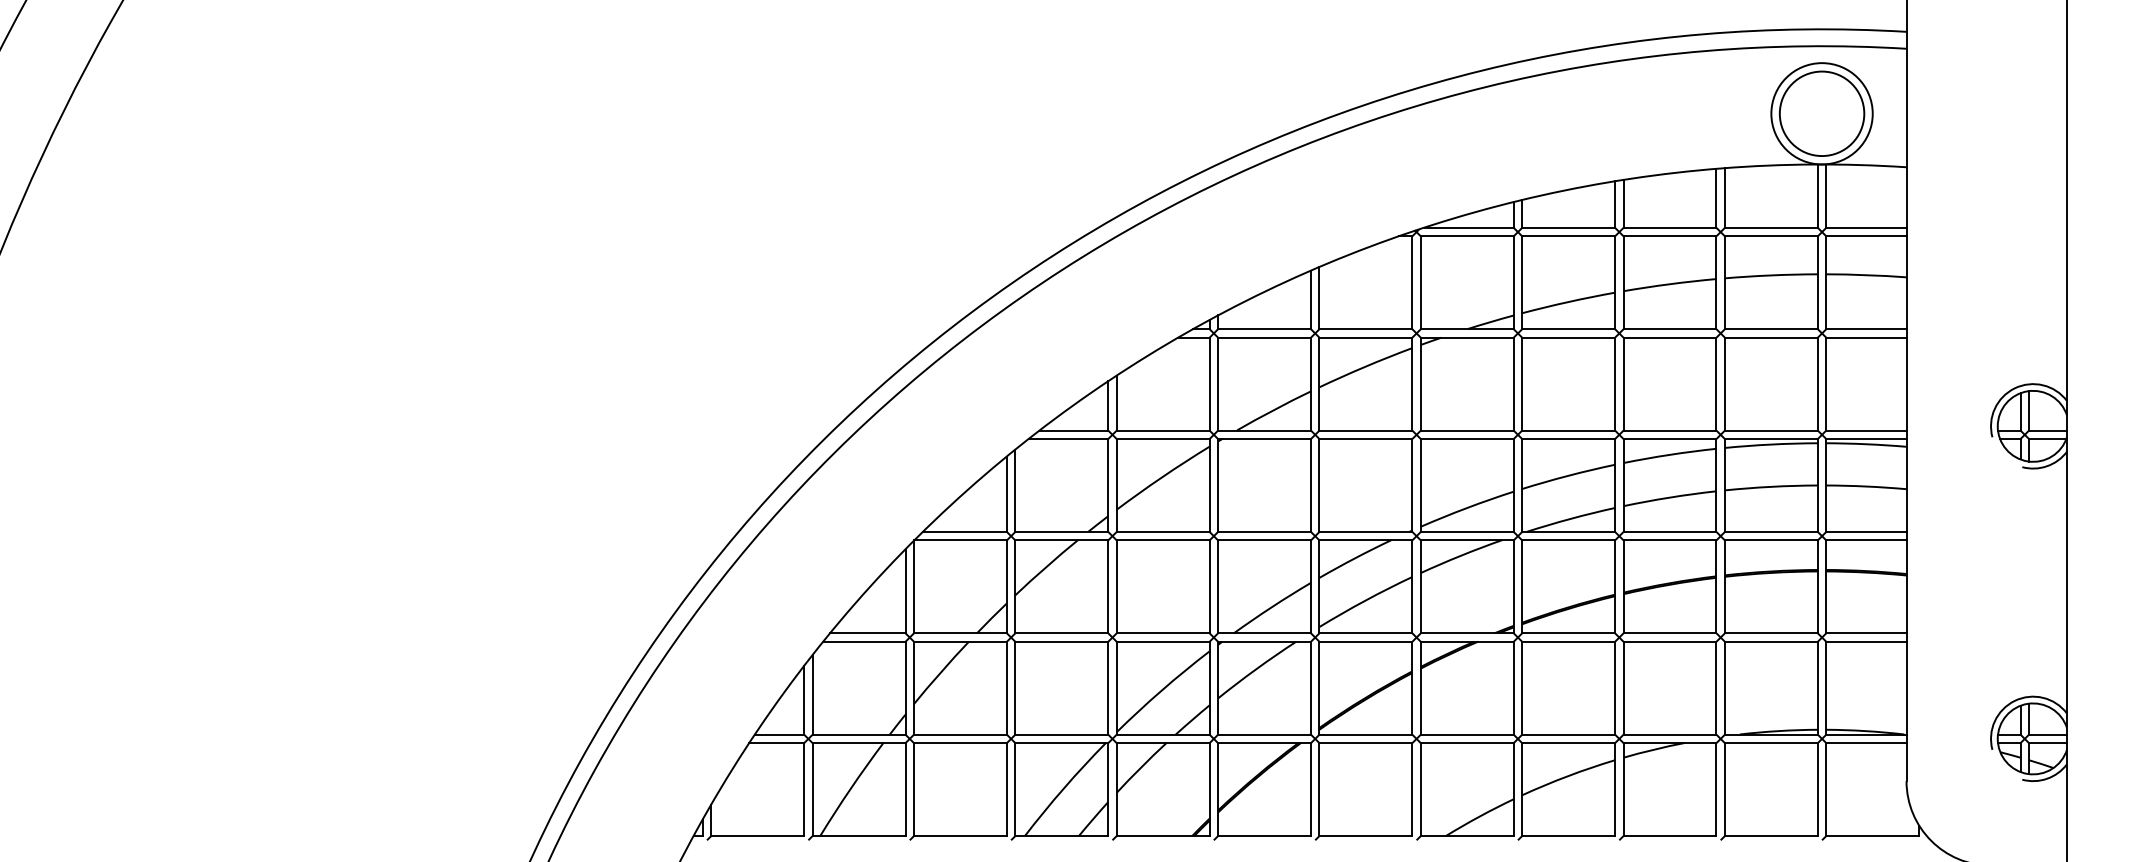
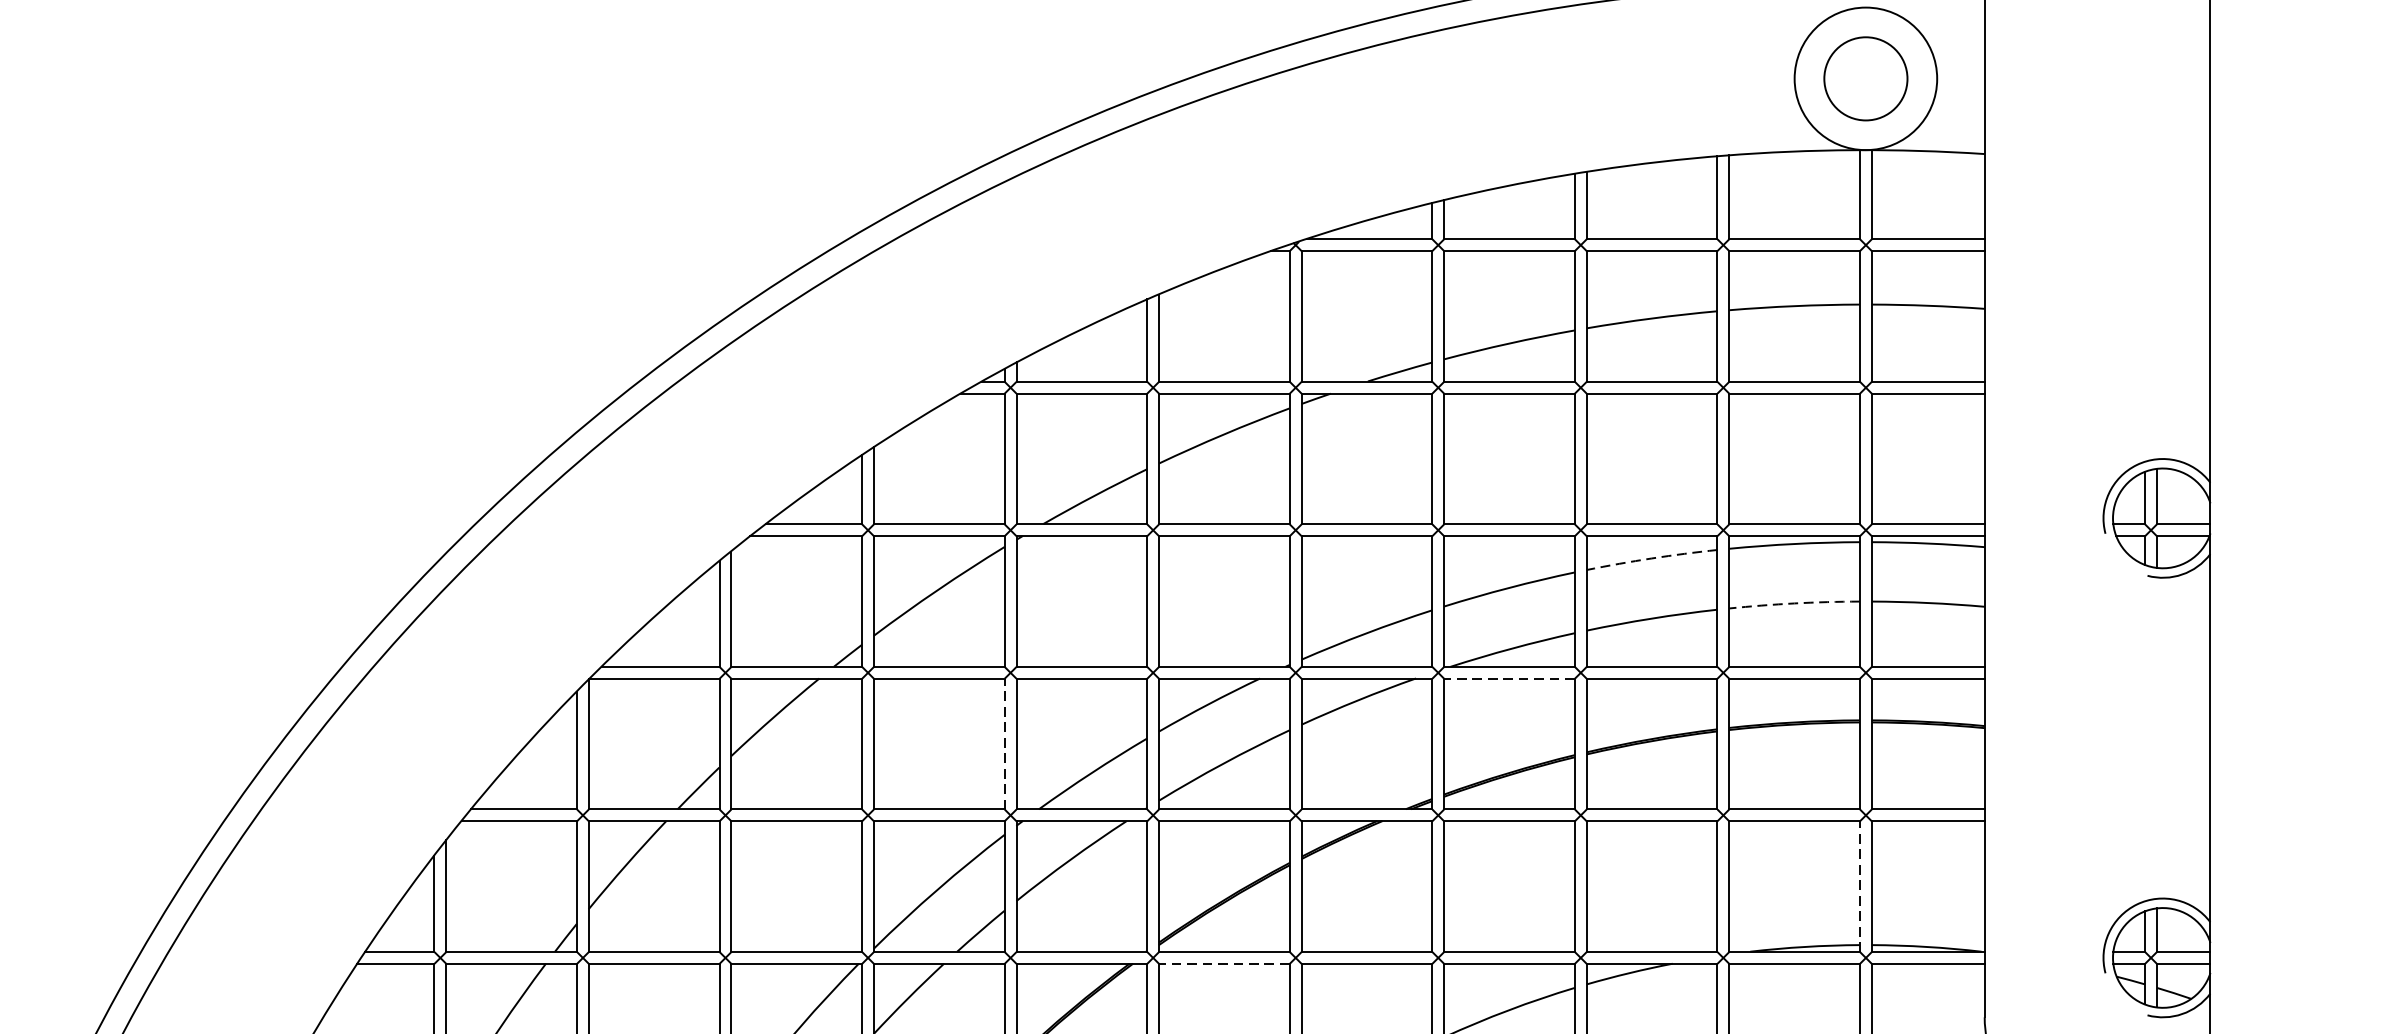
circle: (1821, 113) -> (1865, 78), size x0.7
arc: (1669, 454) -> (1651, 557), solid -> dashed
arc: (1771, 486) -> (1794, 602), solid -> dashed
line: (1568, 540) -> (1509, 678), solid -> dashed
line: (1209, 586) -> (1004, 743), solid -> dashed
line: (1817, 687) -> (1859, 885), solid -> dashed
line: (1365, 743) -> (1223, 964), solid -> dashed

